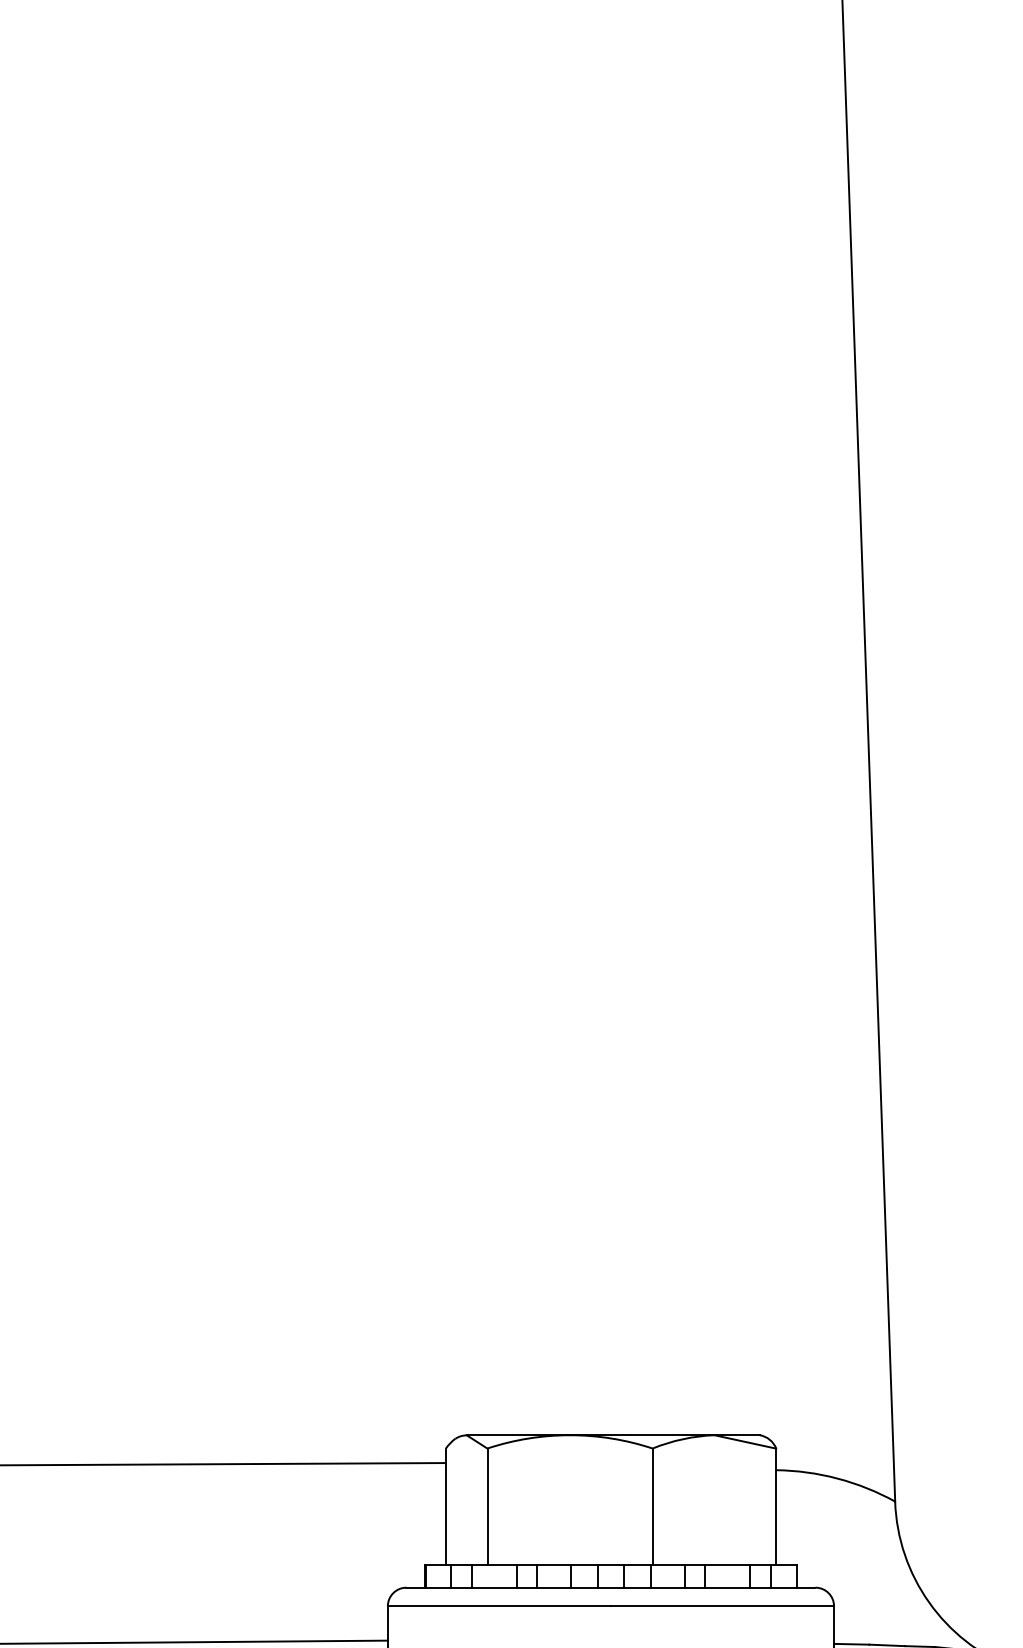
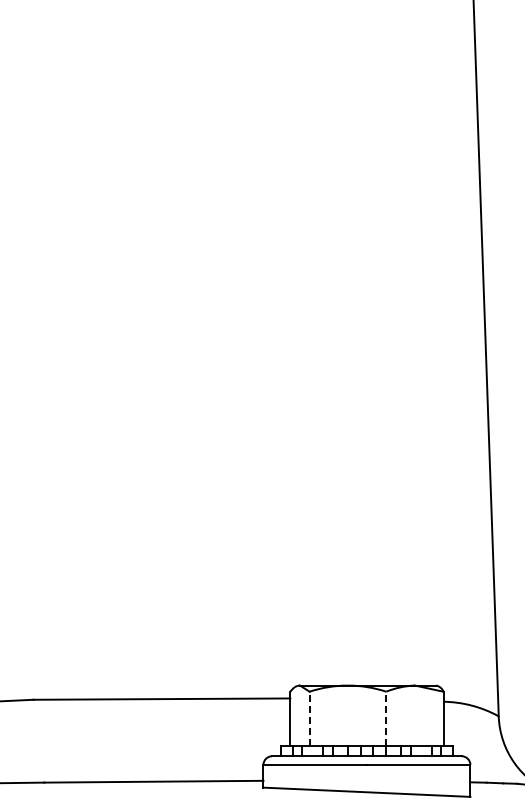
line: (487, 1506) -> (309, 718), solid -> dashed
line: (653, 1506) -> (386, 718), solid -> dashed

